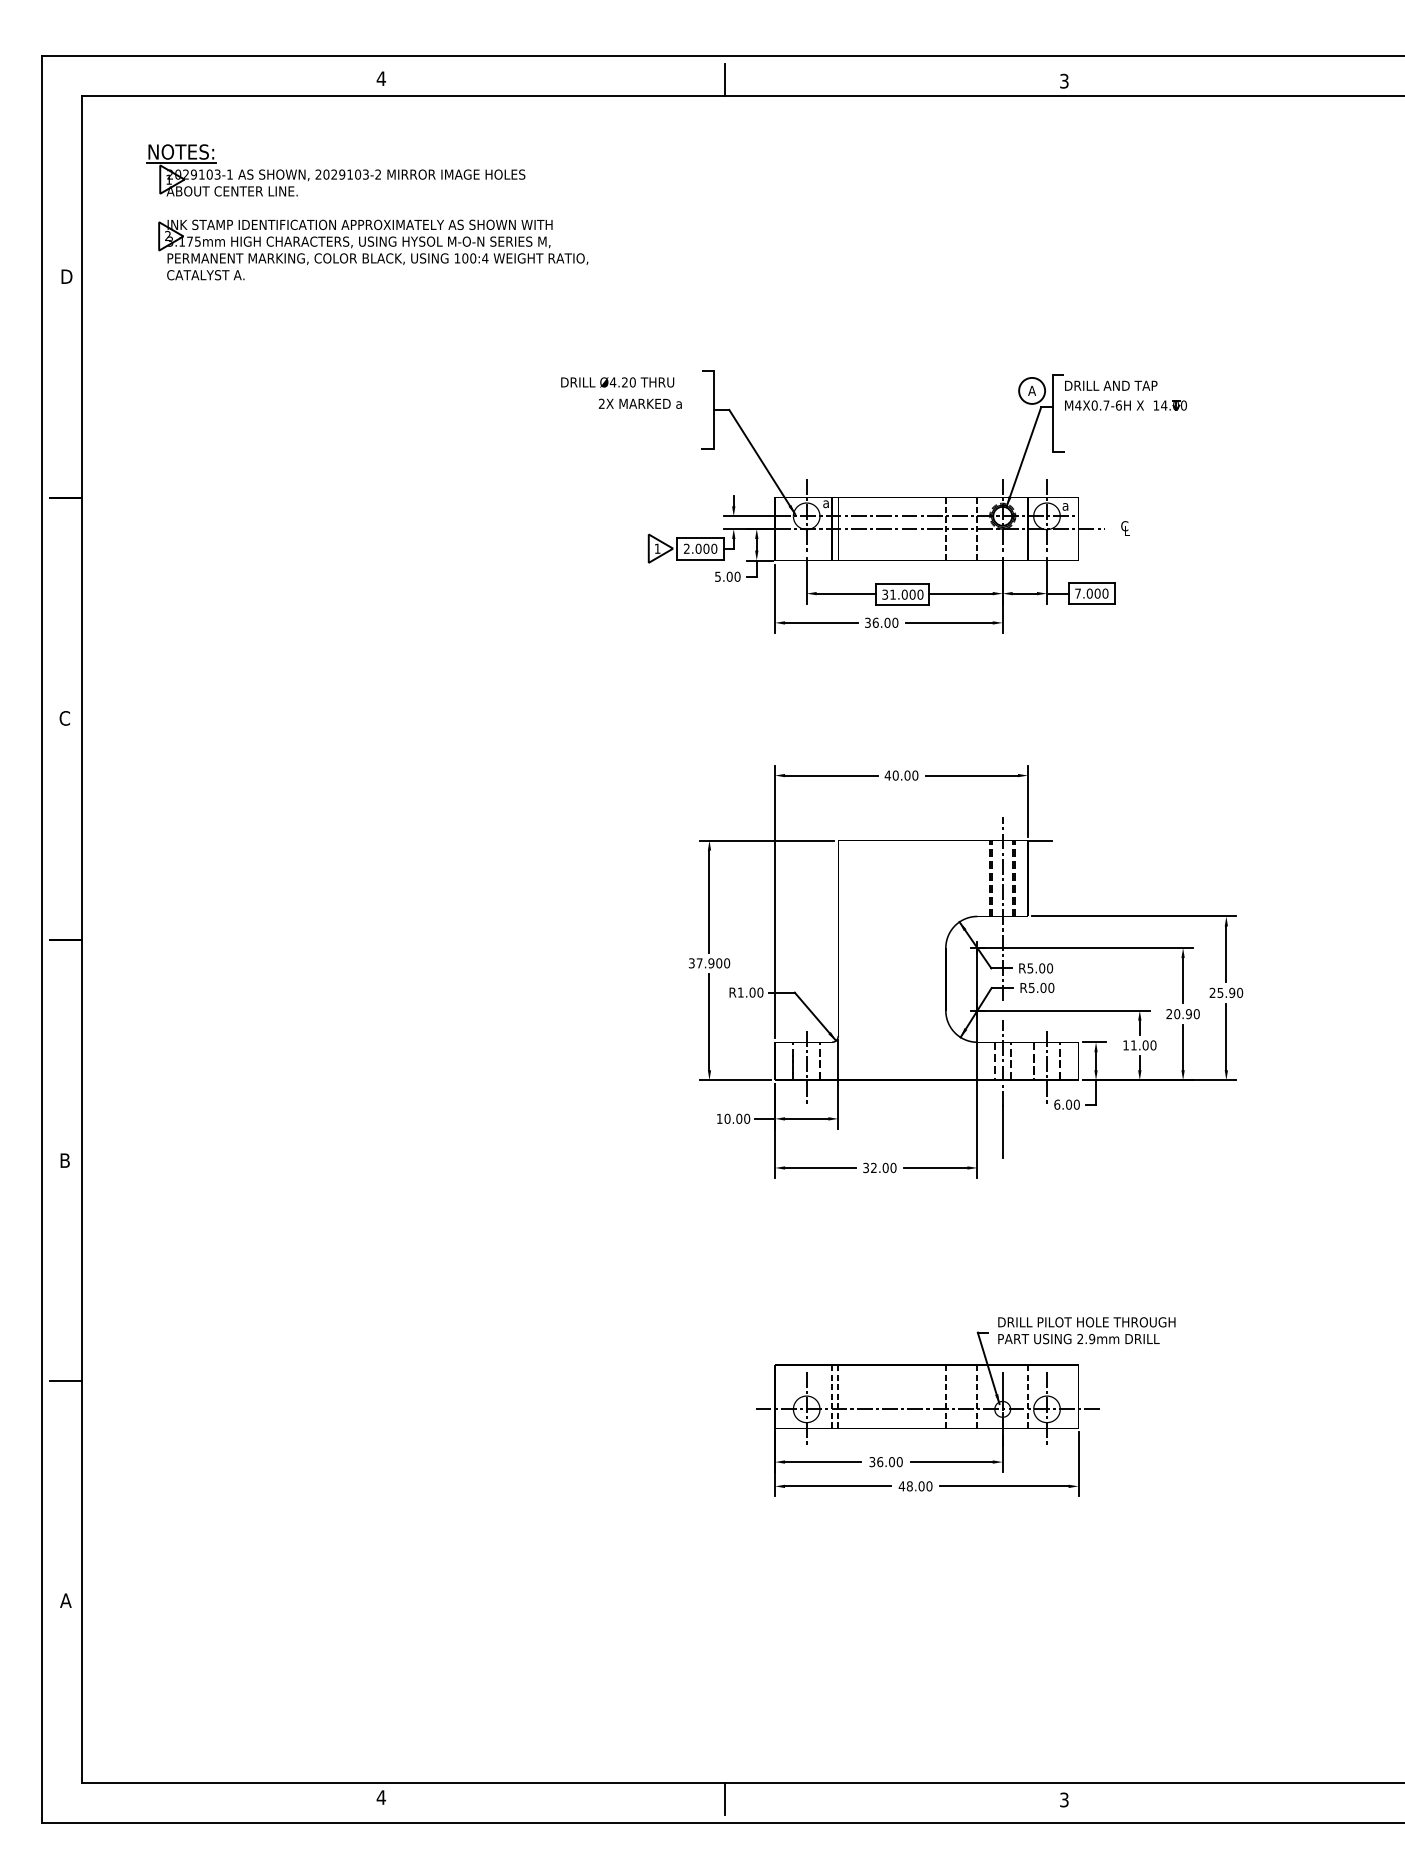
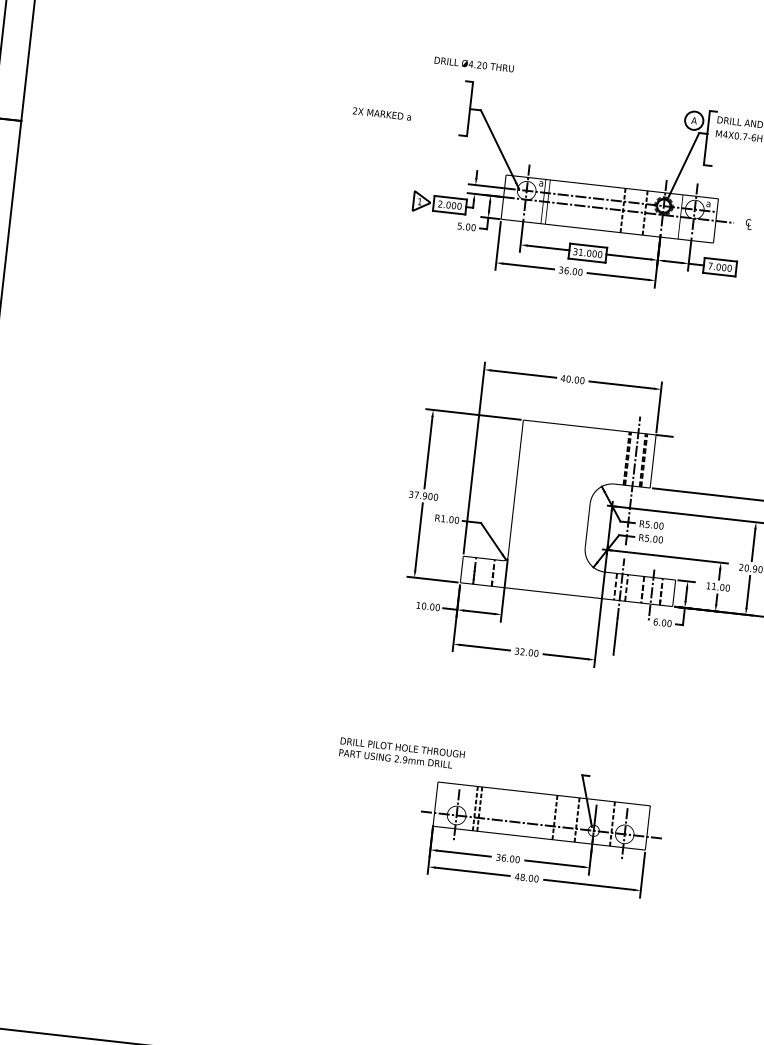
text: (617, 382) -> (474, 64), moved
text: (639, 403) -> (381, 113), moved
line: (806, 1067) -> (483, 576), removed
text: (1086, 1330) -> (401, 753), moved

